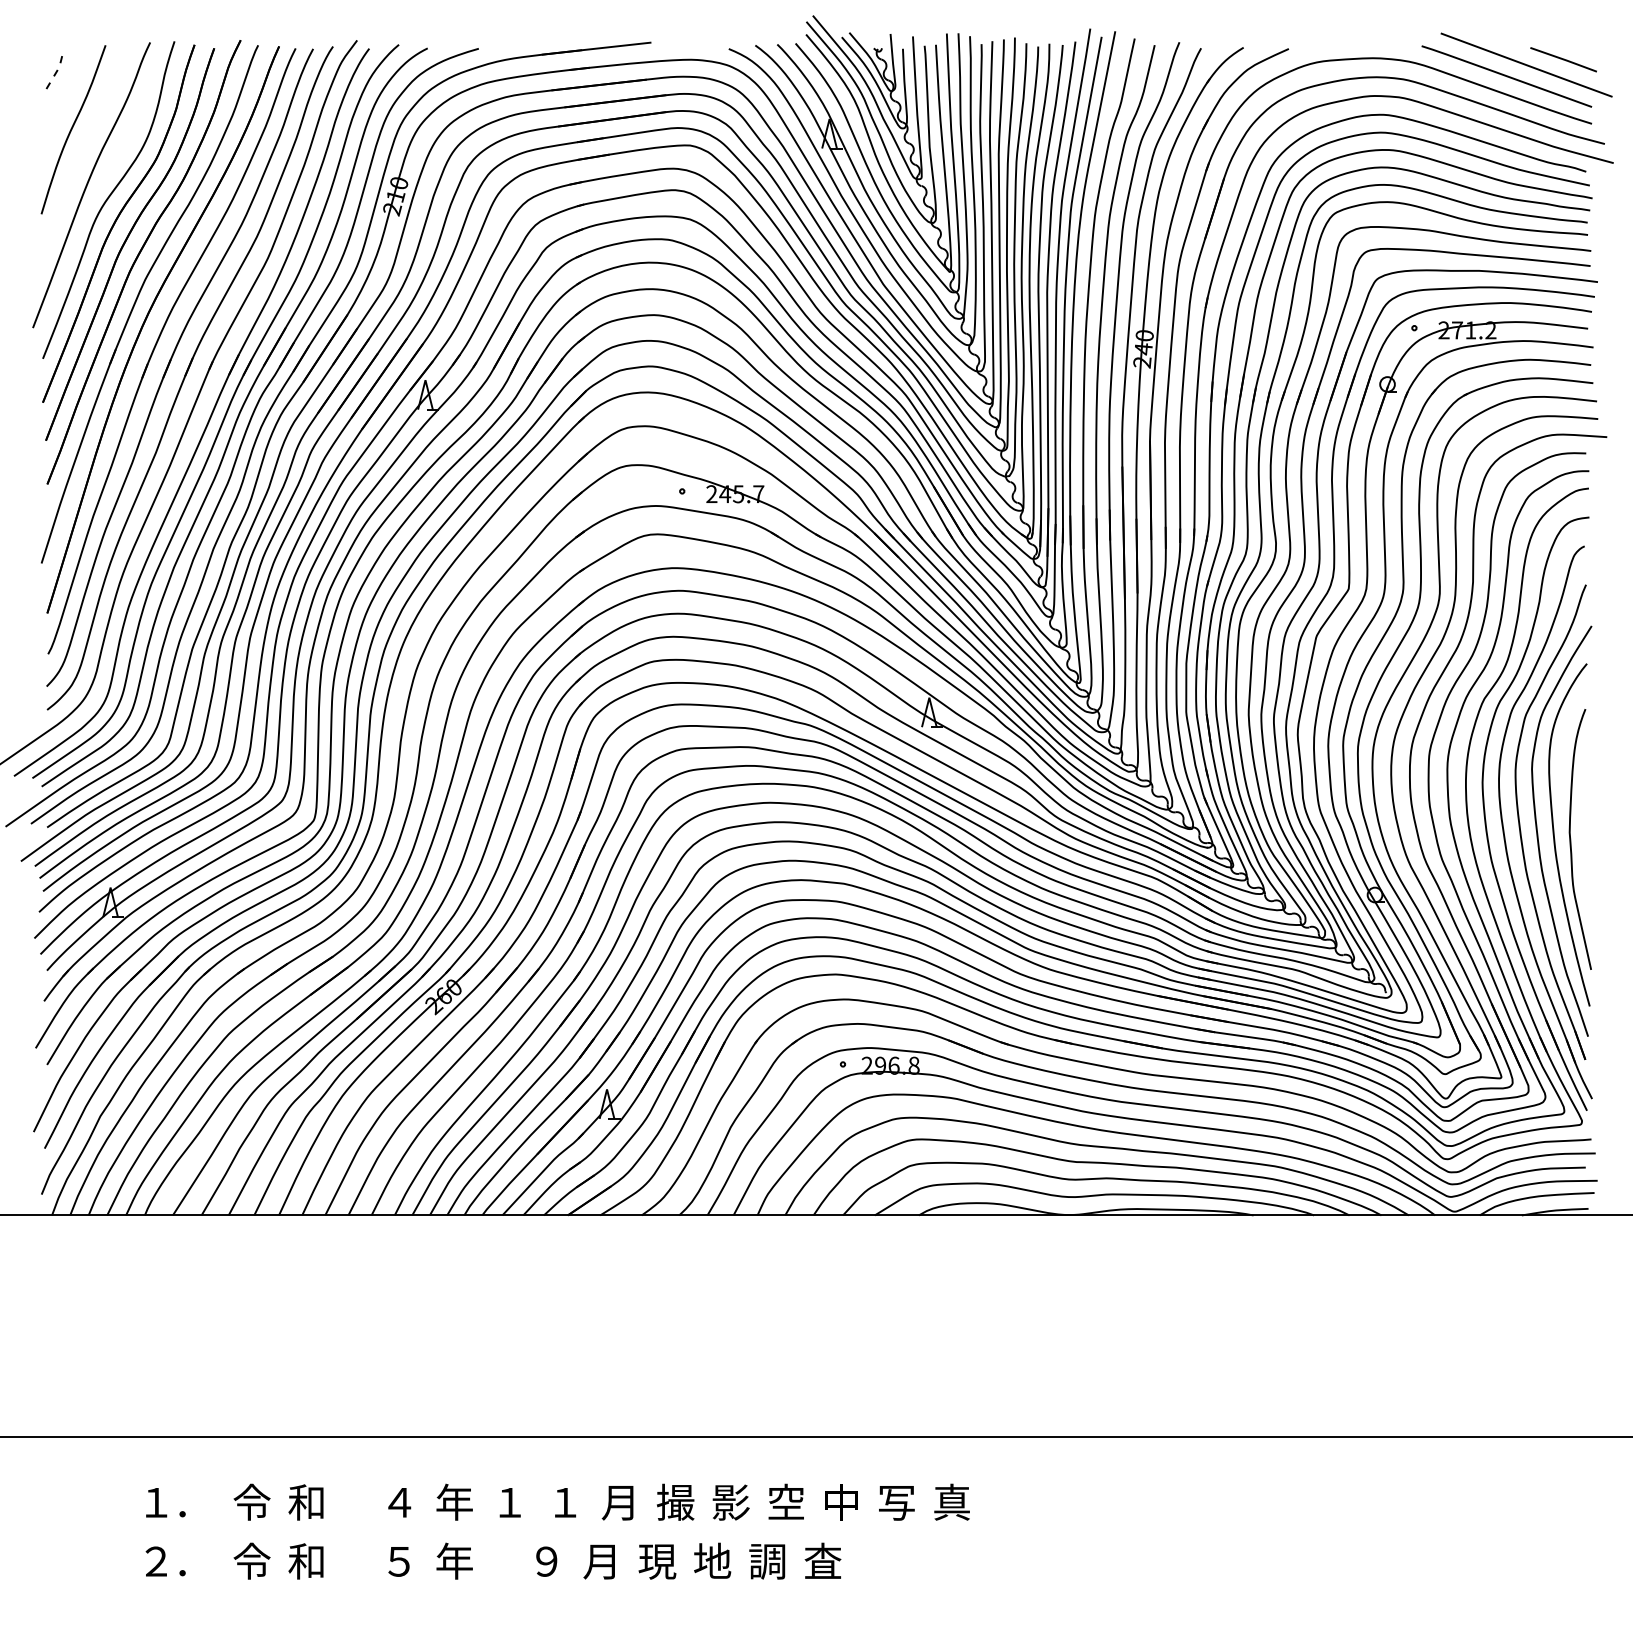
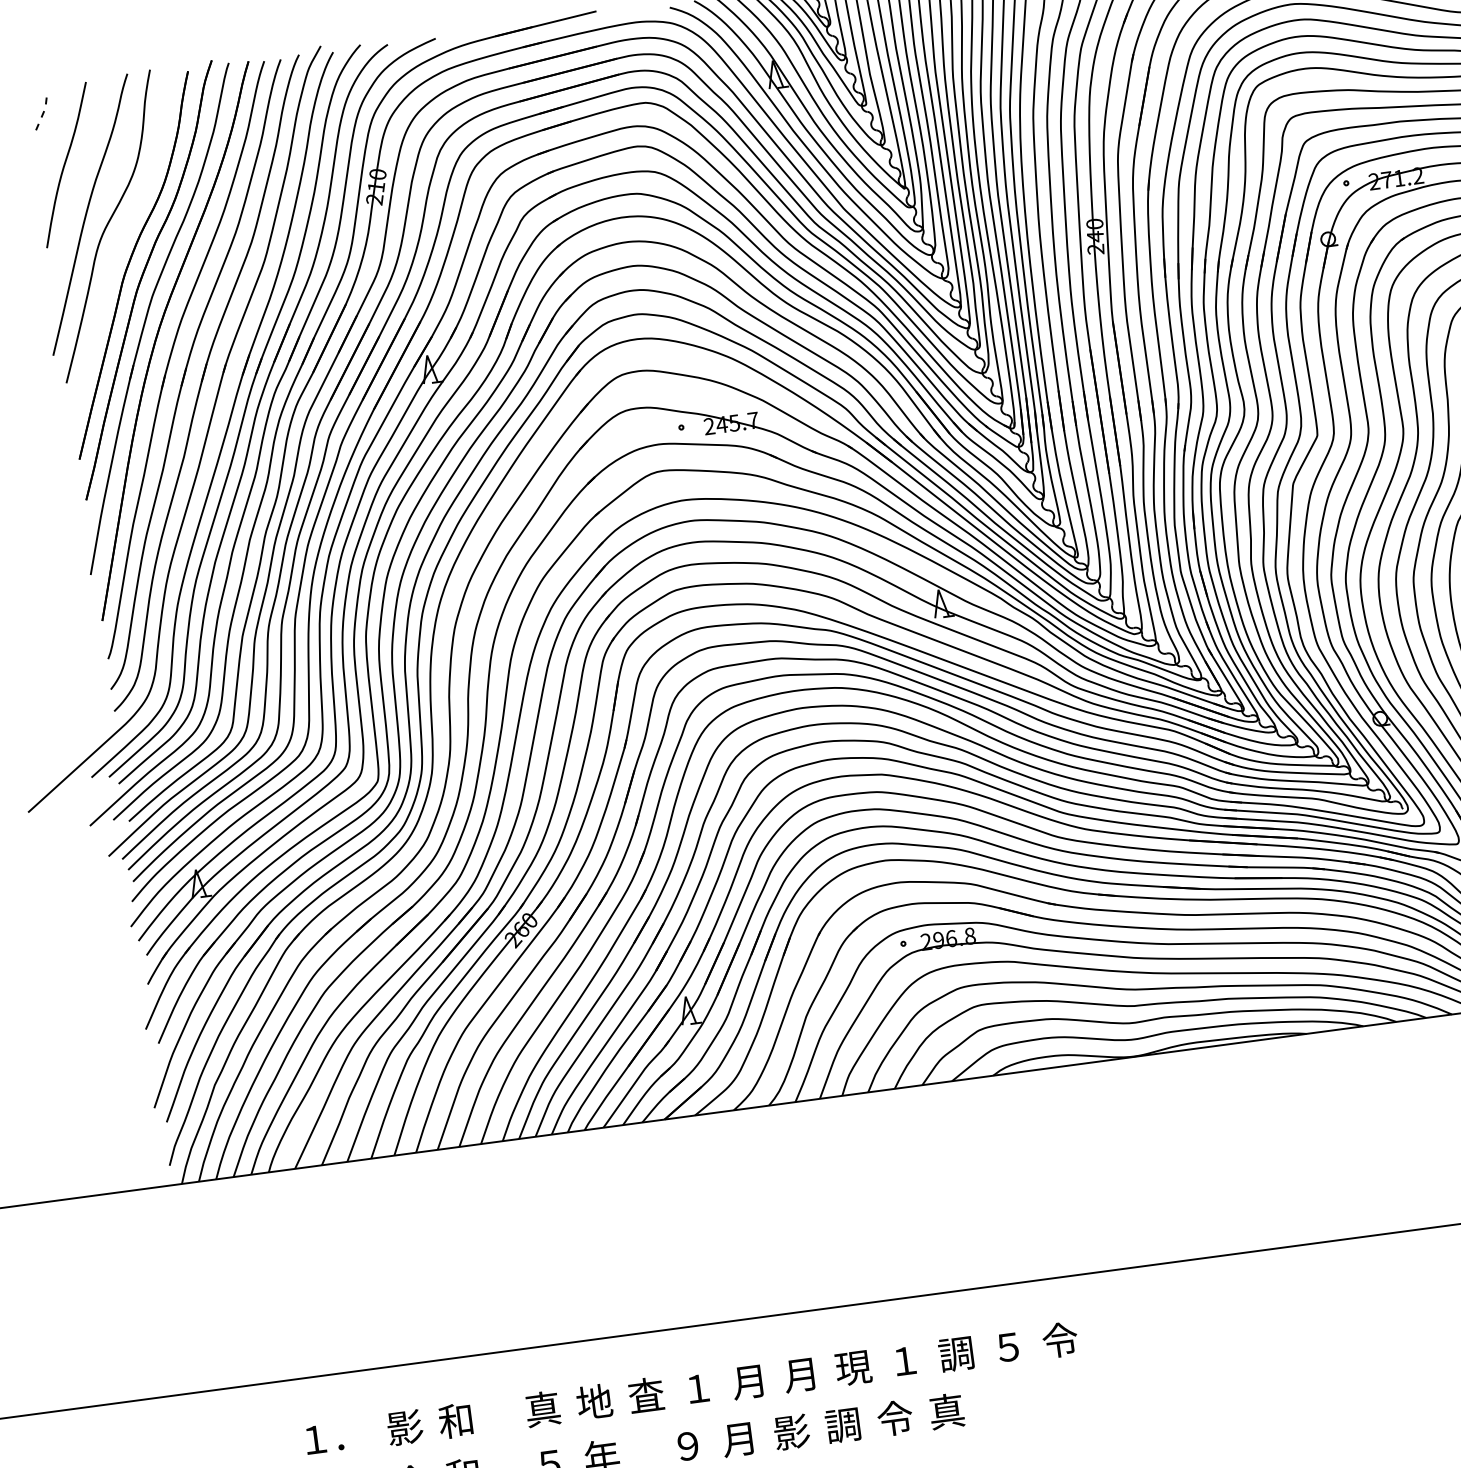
part: (118, 223) -> (120, 247), removed
text: (251, 1501) -> (404, 1426), 令 -> 影
text: (399, 1501) -> (542, 1408), ４ -> 真
text: (454, 1501) -> (594, 1401), 年 -> 地
text: (509, 1501) -> (645, 1394), １ -> 査
text: (675, 1501) -> (801, 1373), 撮 -> 月
text: (785, 1501) -> (904, 1360), 空 -> １
text: (730, 1502) -> (852, 1367), 影 -> 現
text: (840, 1502) -> (955, 1354), 中 -> 調
text: (951, 1502) -> (1059, 1340), 真 -> 令
text: (896, 1503) -> (1008, 1348), 写 -> ５
text: (712, 1560) -> (843, 1424), 地 -> 調
text: (767, 1560) -> (894, 1417), 調 -> 令
text: (657, 1561) -> (791, 1432), 現 -> 影
text: (822, 1561) -> (946, 1411), 査 -> 真

